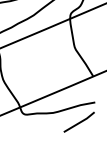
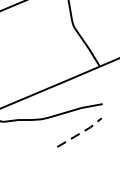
line: (80, 122) -> (81, 133), solid -> dashed

